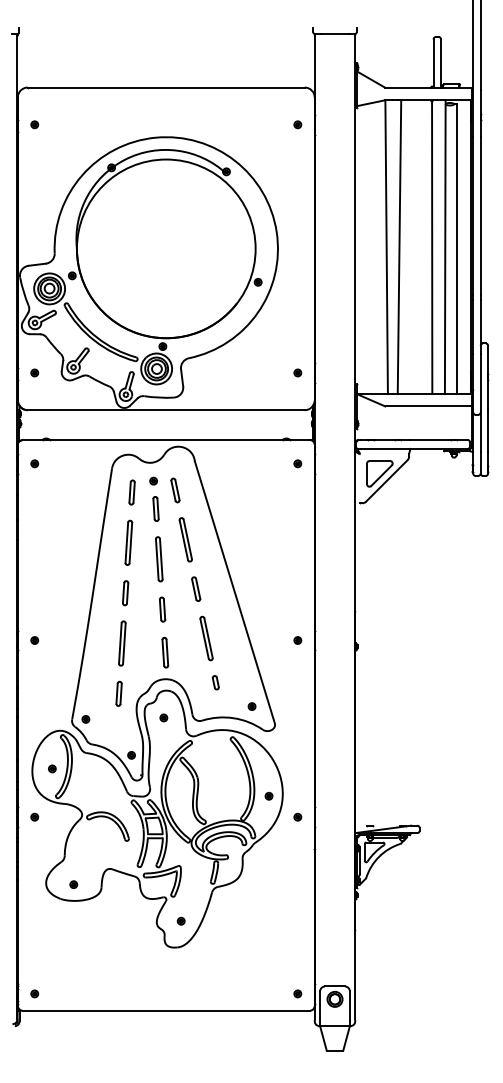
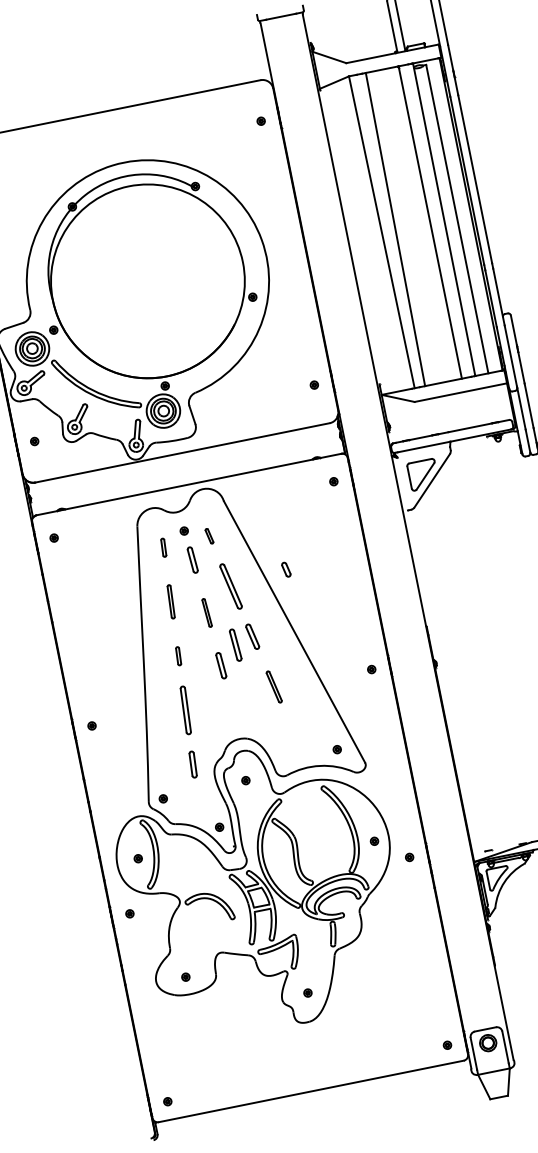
part: (175, 490) -> (209, 536), size x0.6
part: (131, 492) -> (163, 547), size x0.7
part: (128, 542) -> (170, 601), size x0.7
part: (159, 559) -> (207, 613), size x0.6
part: (125, 593) -> (178, 656), size x0.7
part: (206, 638) -> (274, 686), size x0.7
part: (165, 652) -> (235, 644), moved
part: (215, 682) -> (285, 569), moved

